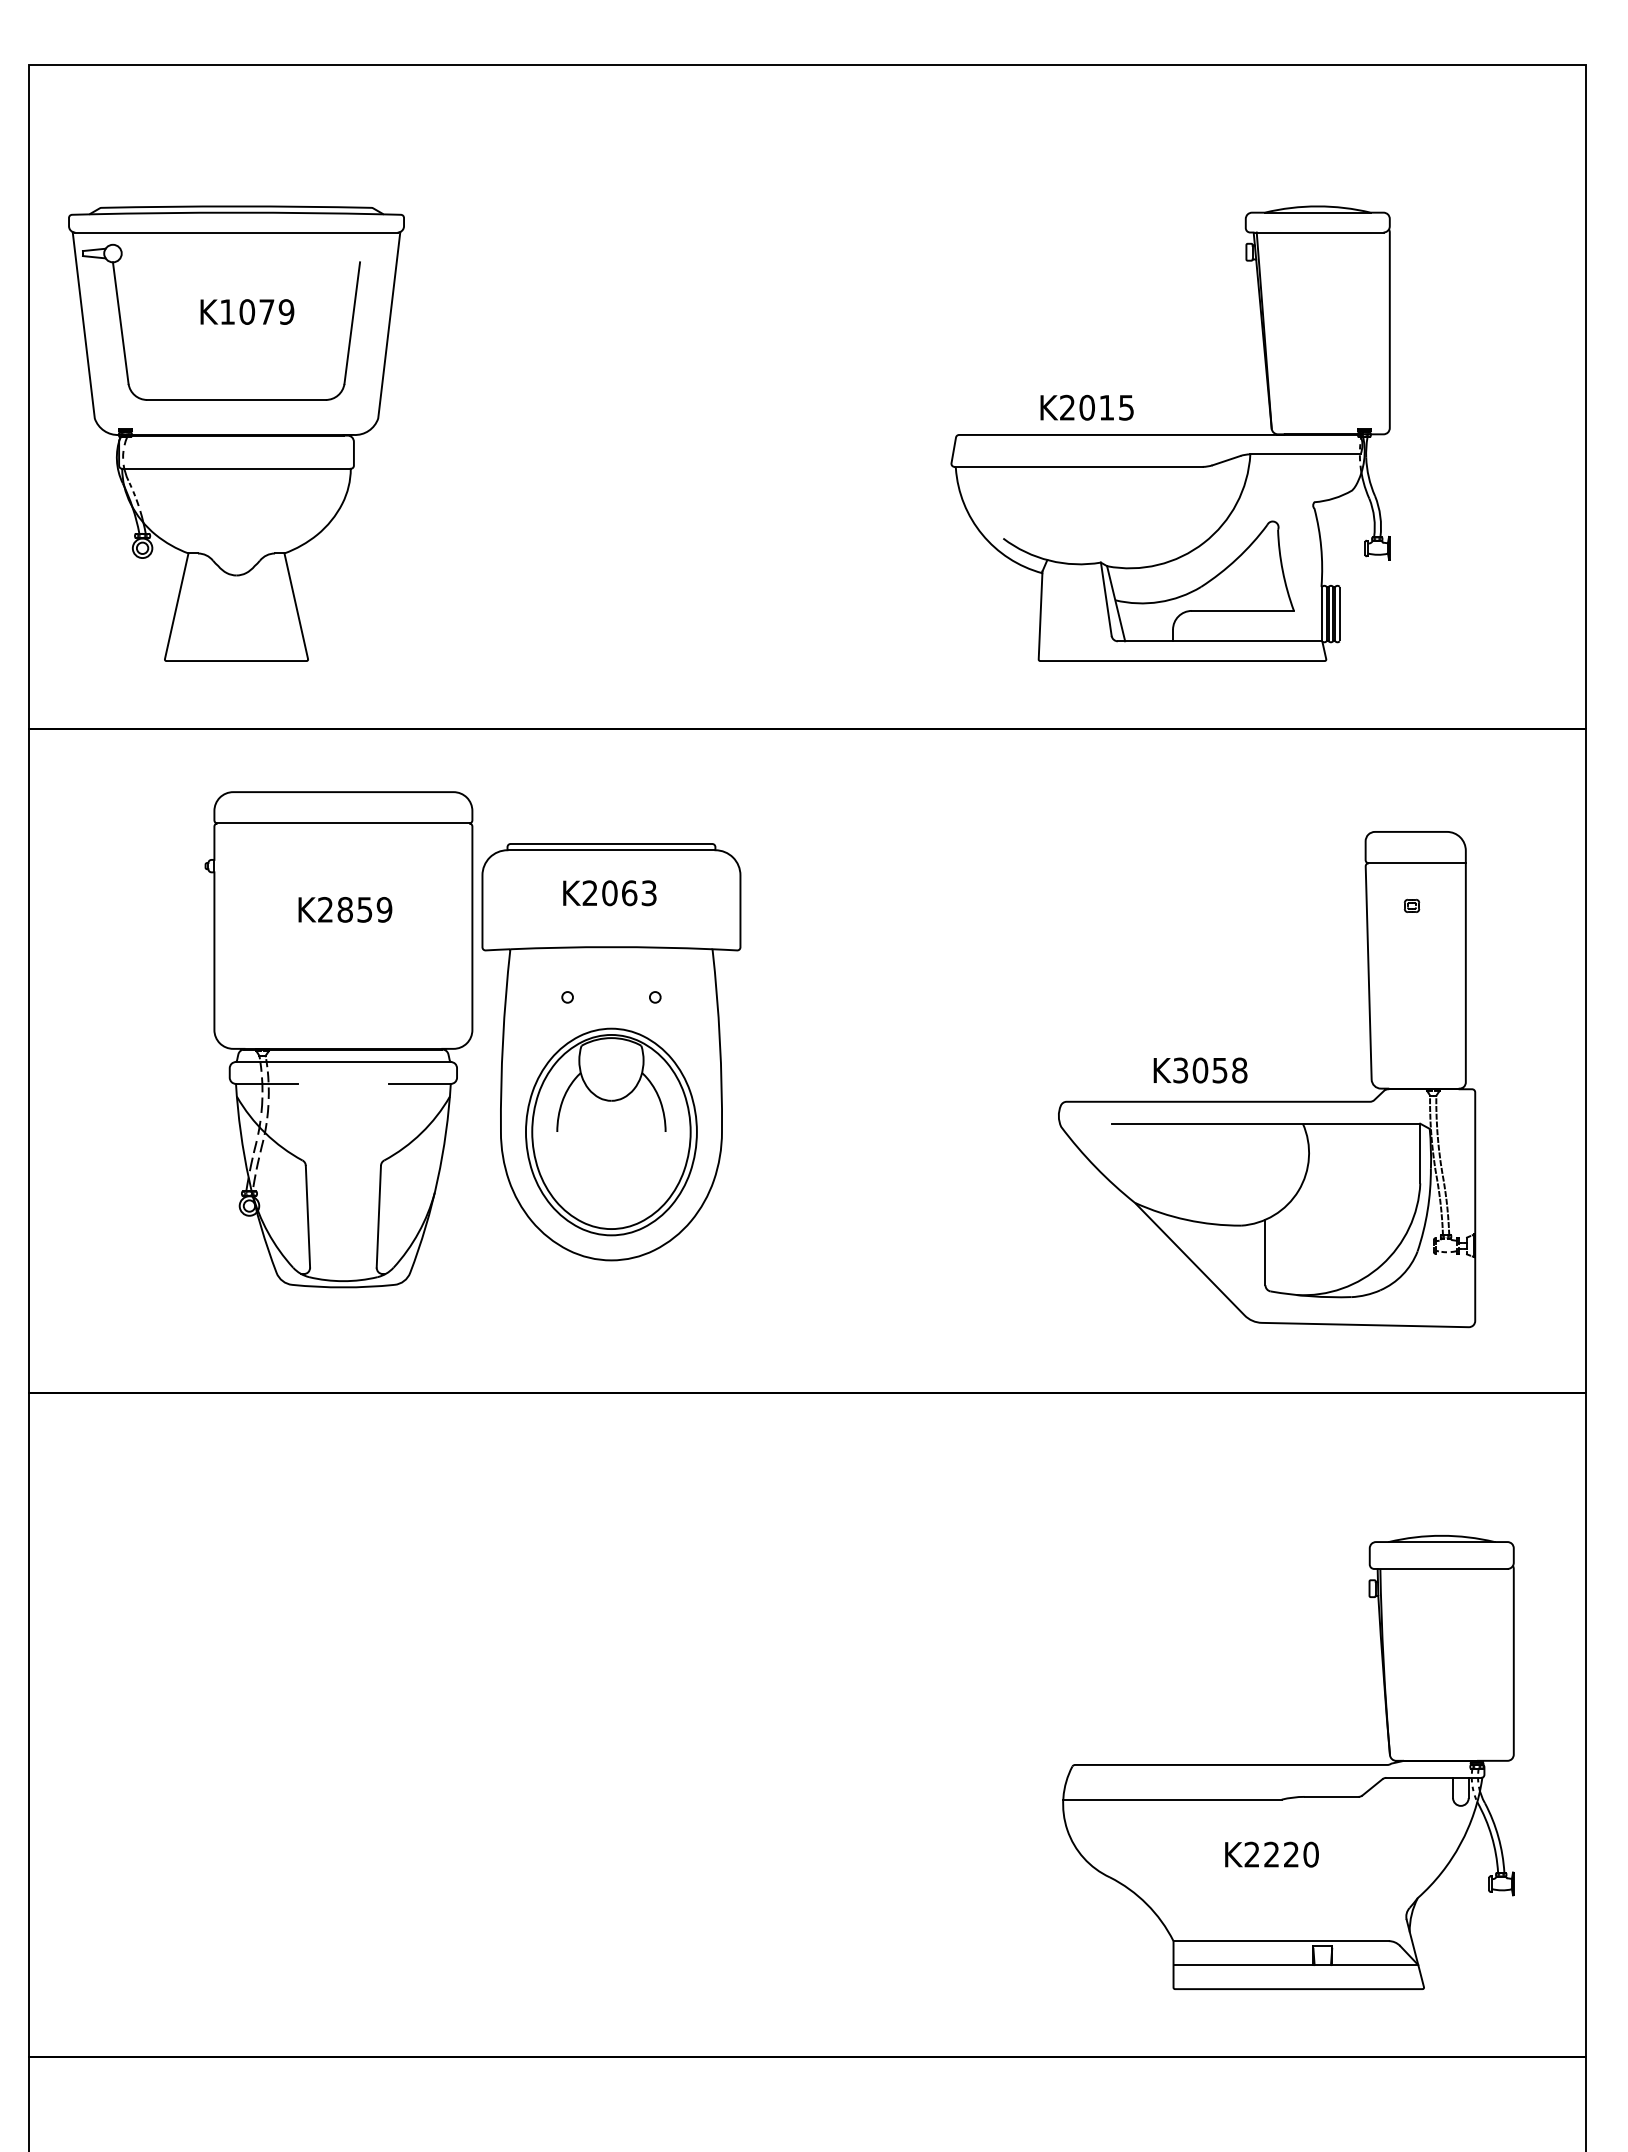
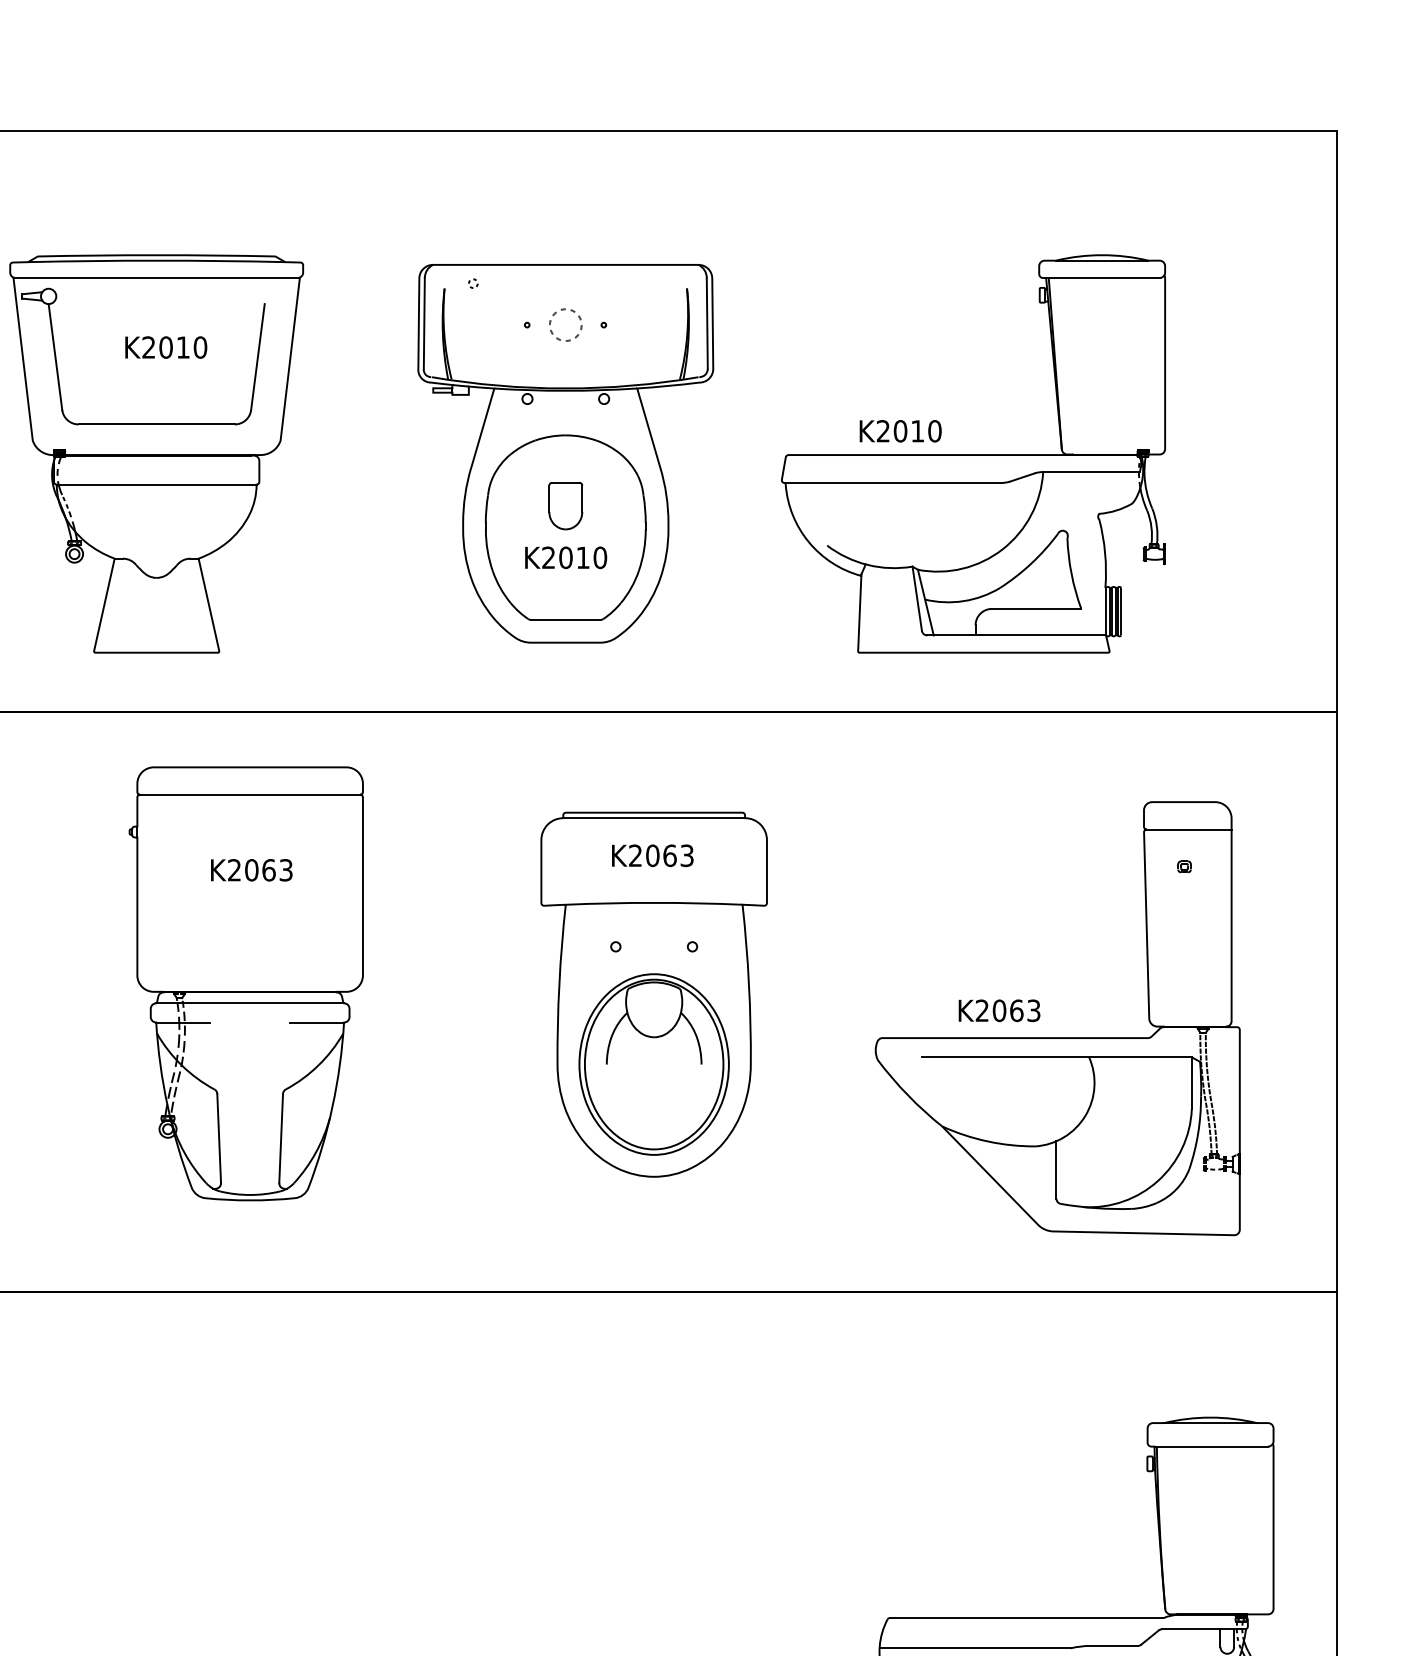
text: (257, 311) -> (175, 347), K1079 -> K2010
text: (1126, 407) -> (934, 431), K2015 -> K2010
part: (703, 433) -> (565, 453), added
text: (364, 909) -> (268, 869), K2859 -> K2063
part: (611, 1052) -> (654, 995), moved
text: (1210, 1070) -> (1008, 1010), K3058 -> K2063

